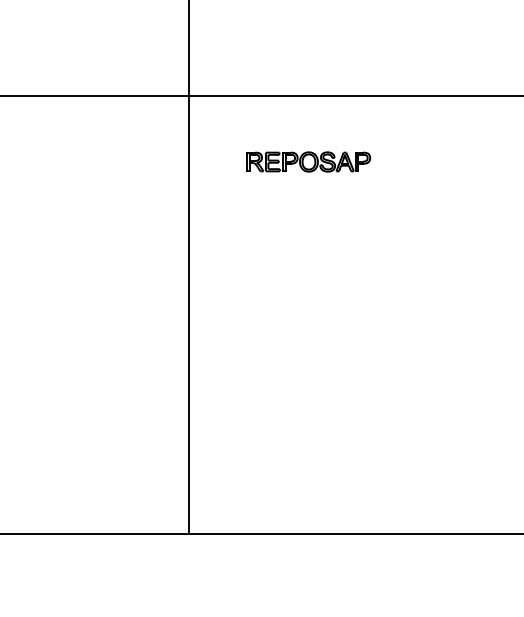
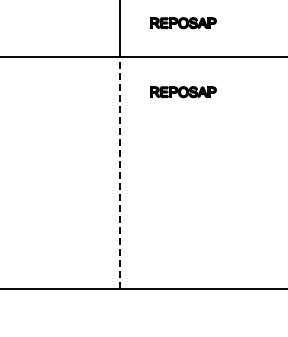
part: (308, 32) -> (183, 23), added
line: (187, 315) -> (119, 173), solid -> dashed

